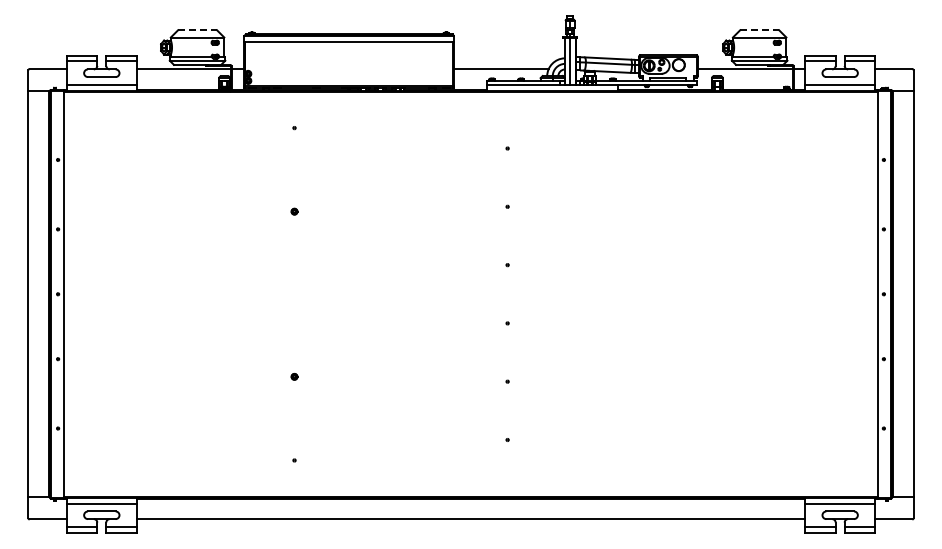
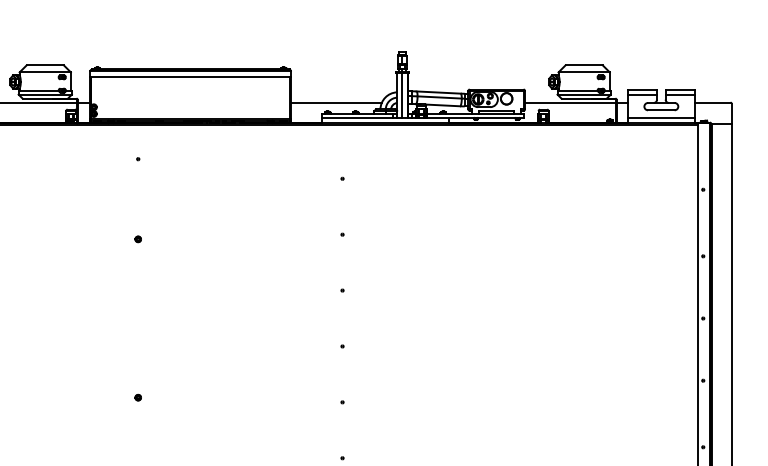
line: (198, 30) -> (46, 65), dashed -> solid
line: (760, 30) -> (584, 65), dashed -> solid

